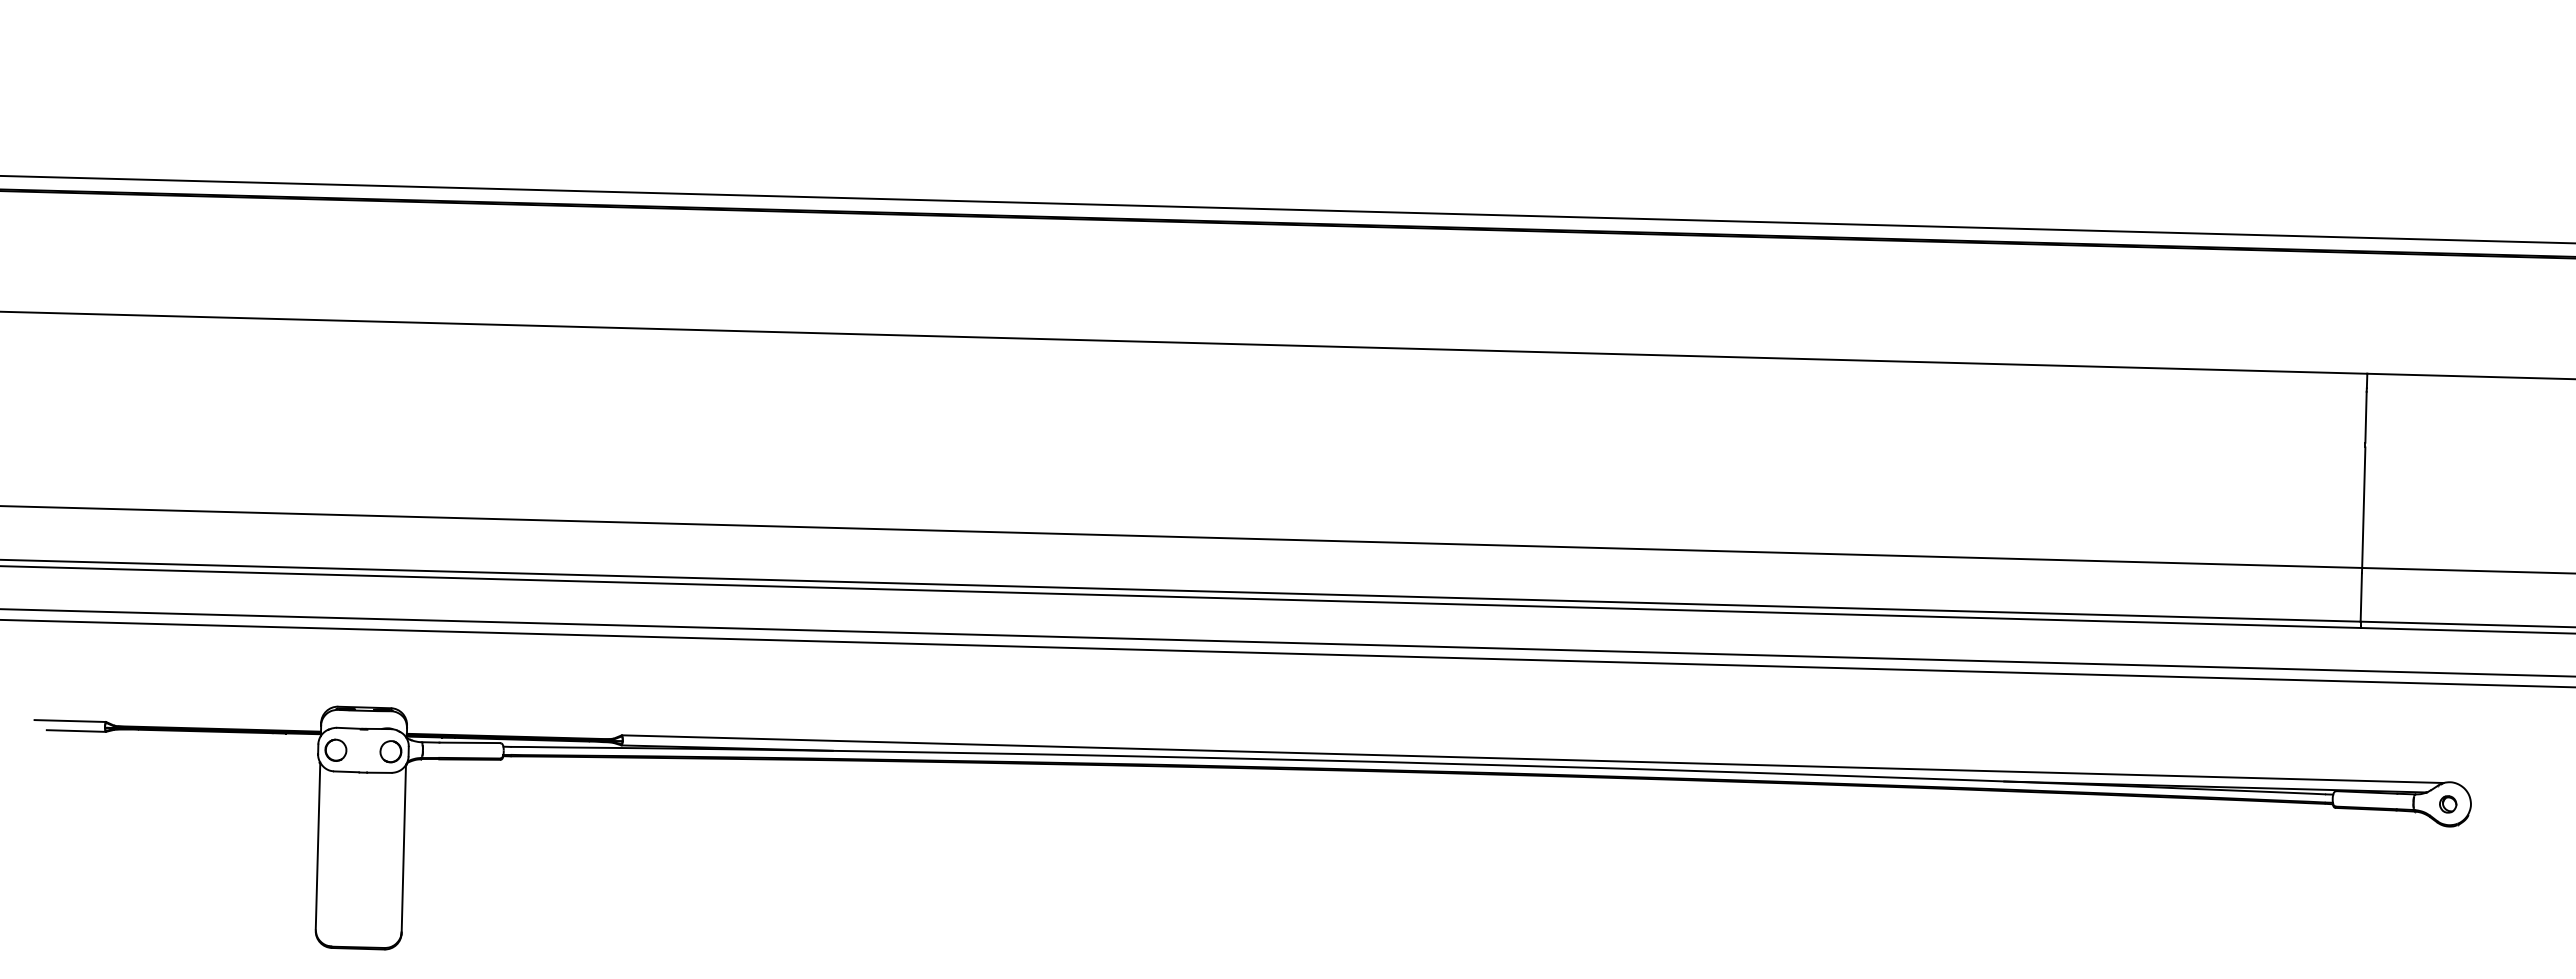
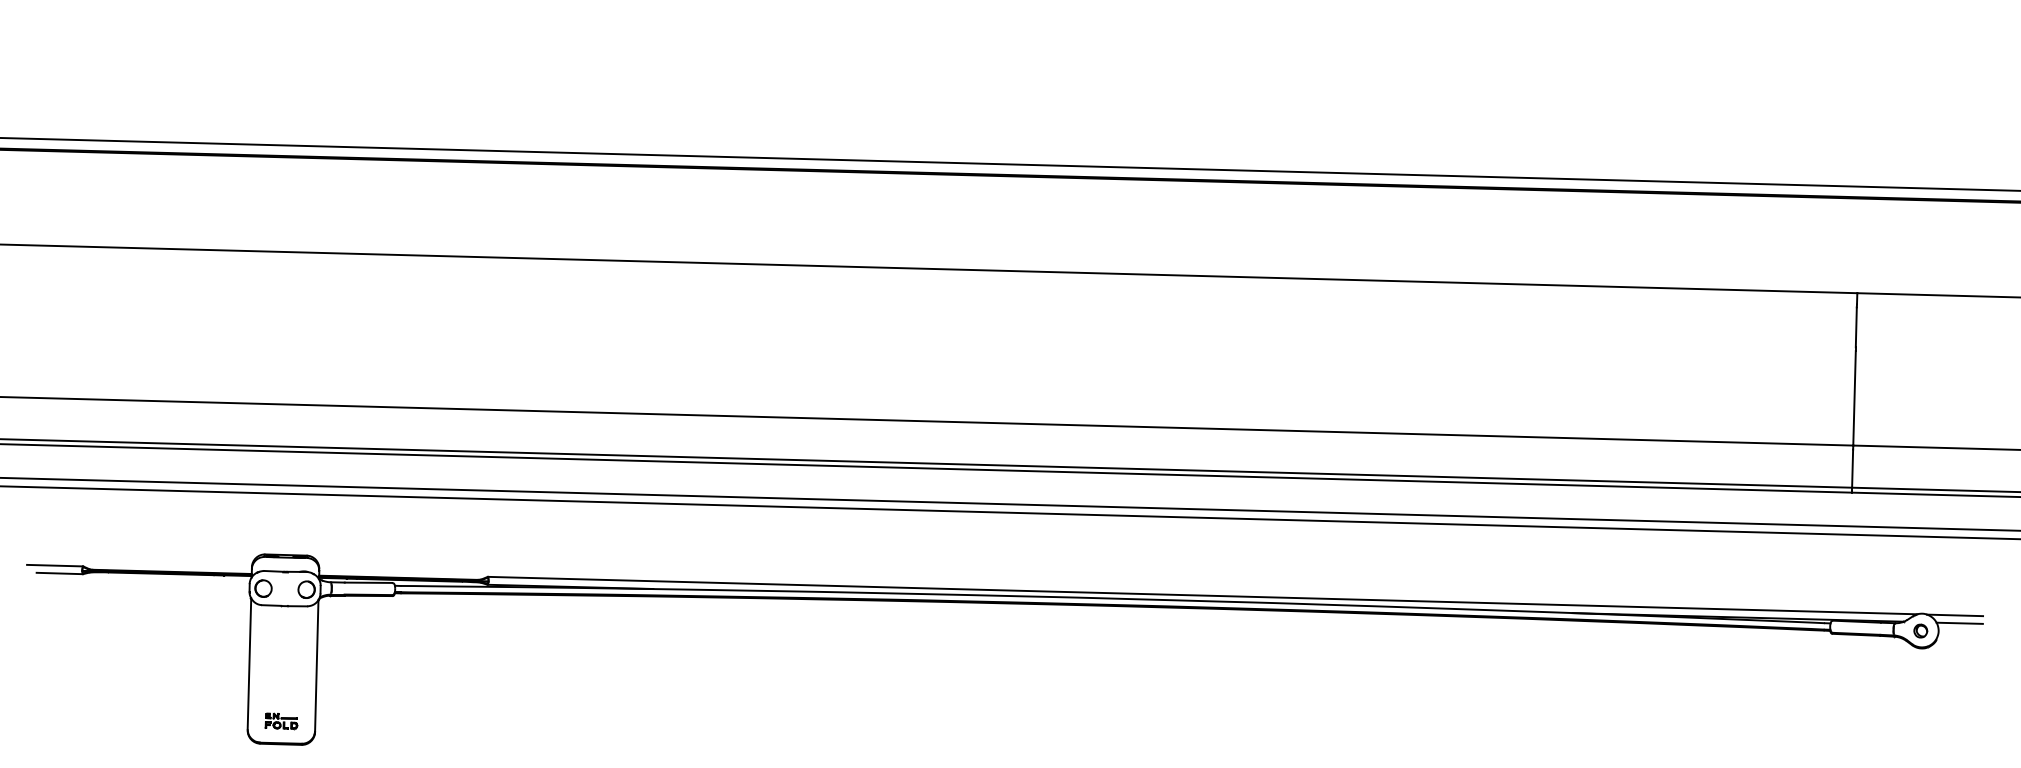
line: (2491, 784) -> (1954, 615), added
line: (2497, 794) -> (1959, 623), added
part: (358, 919) -> (281, 721), added

